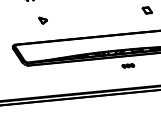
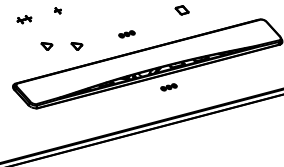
part: (103, 21) -> (126, 34), added
part: (64, 24) -> (76, 46), added

